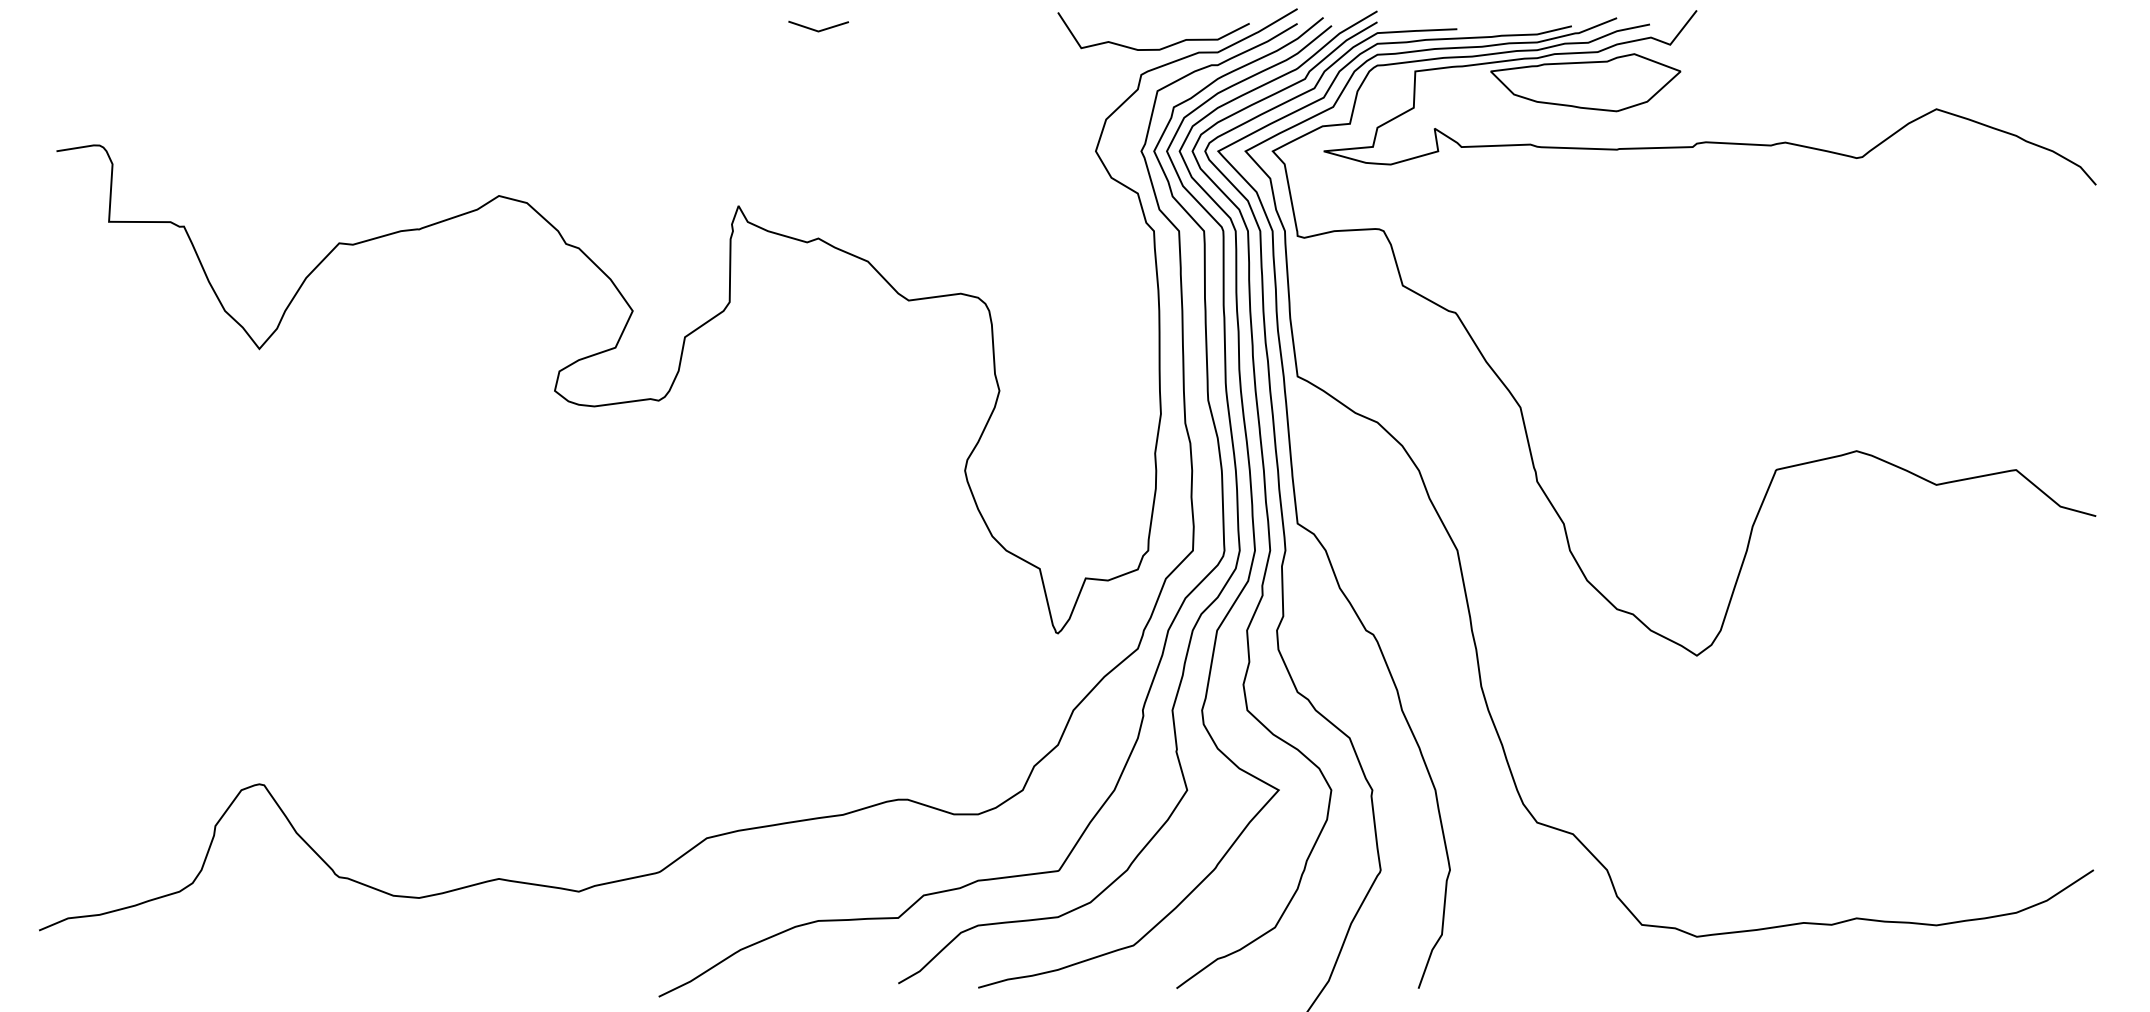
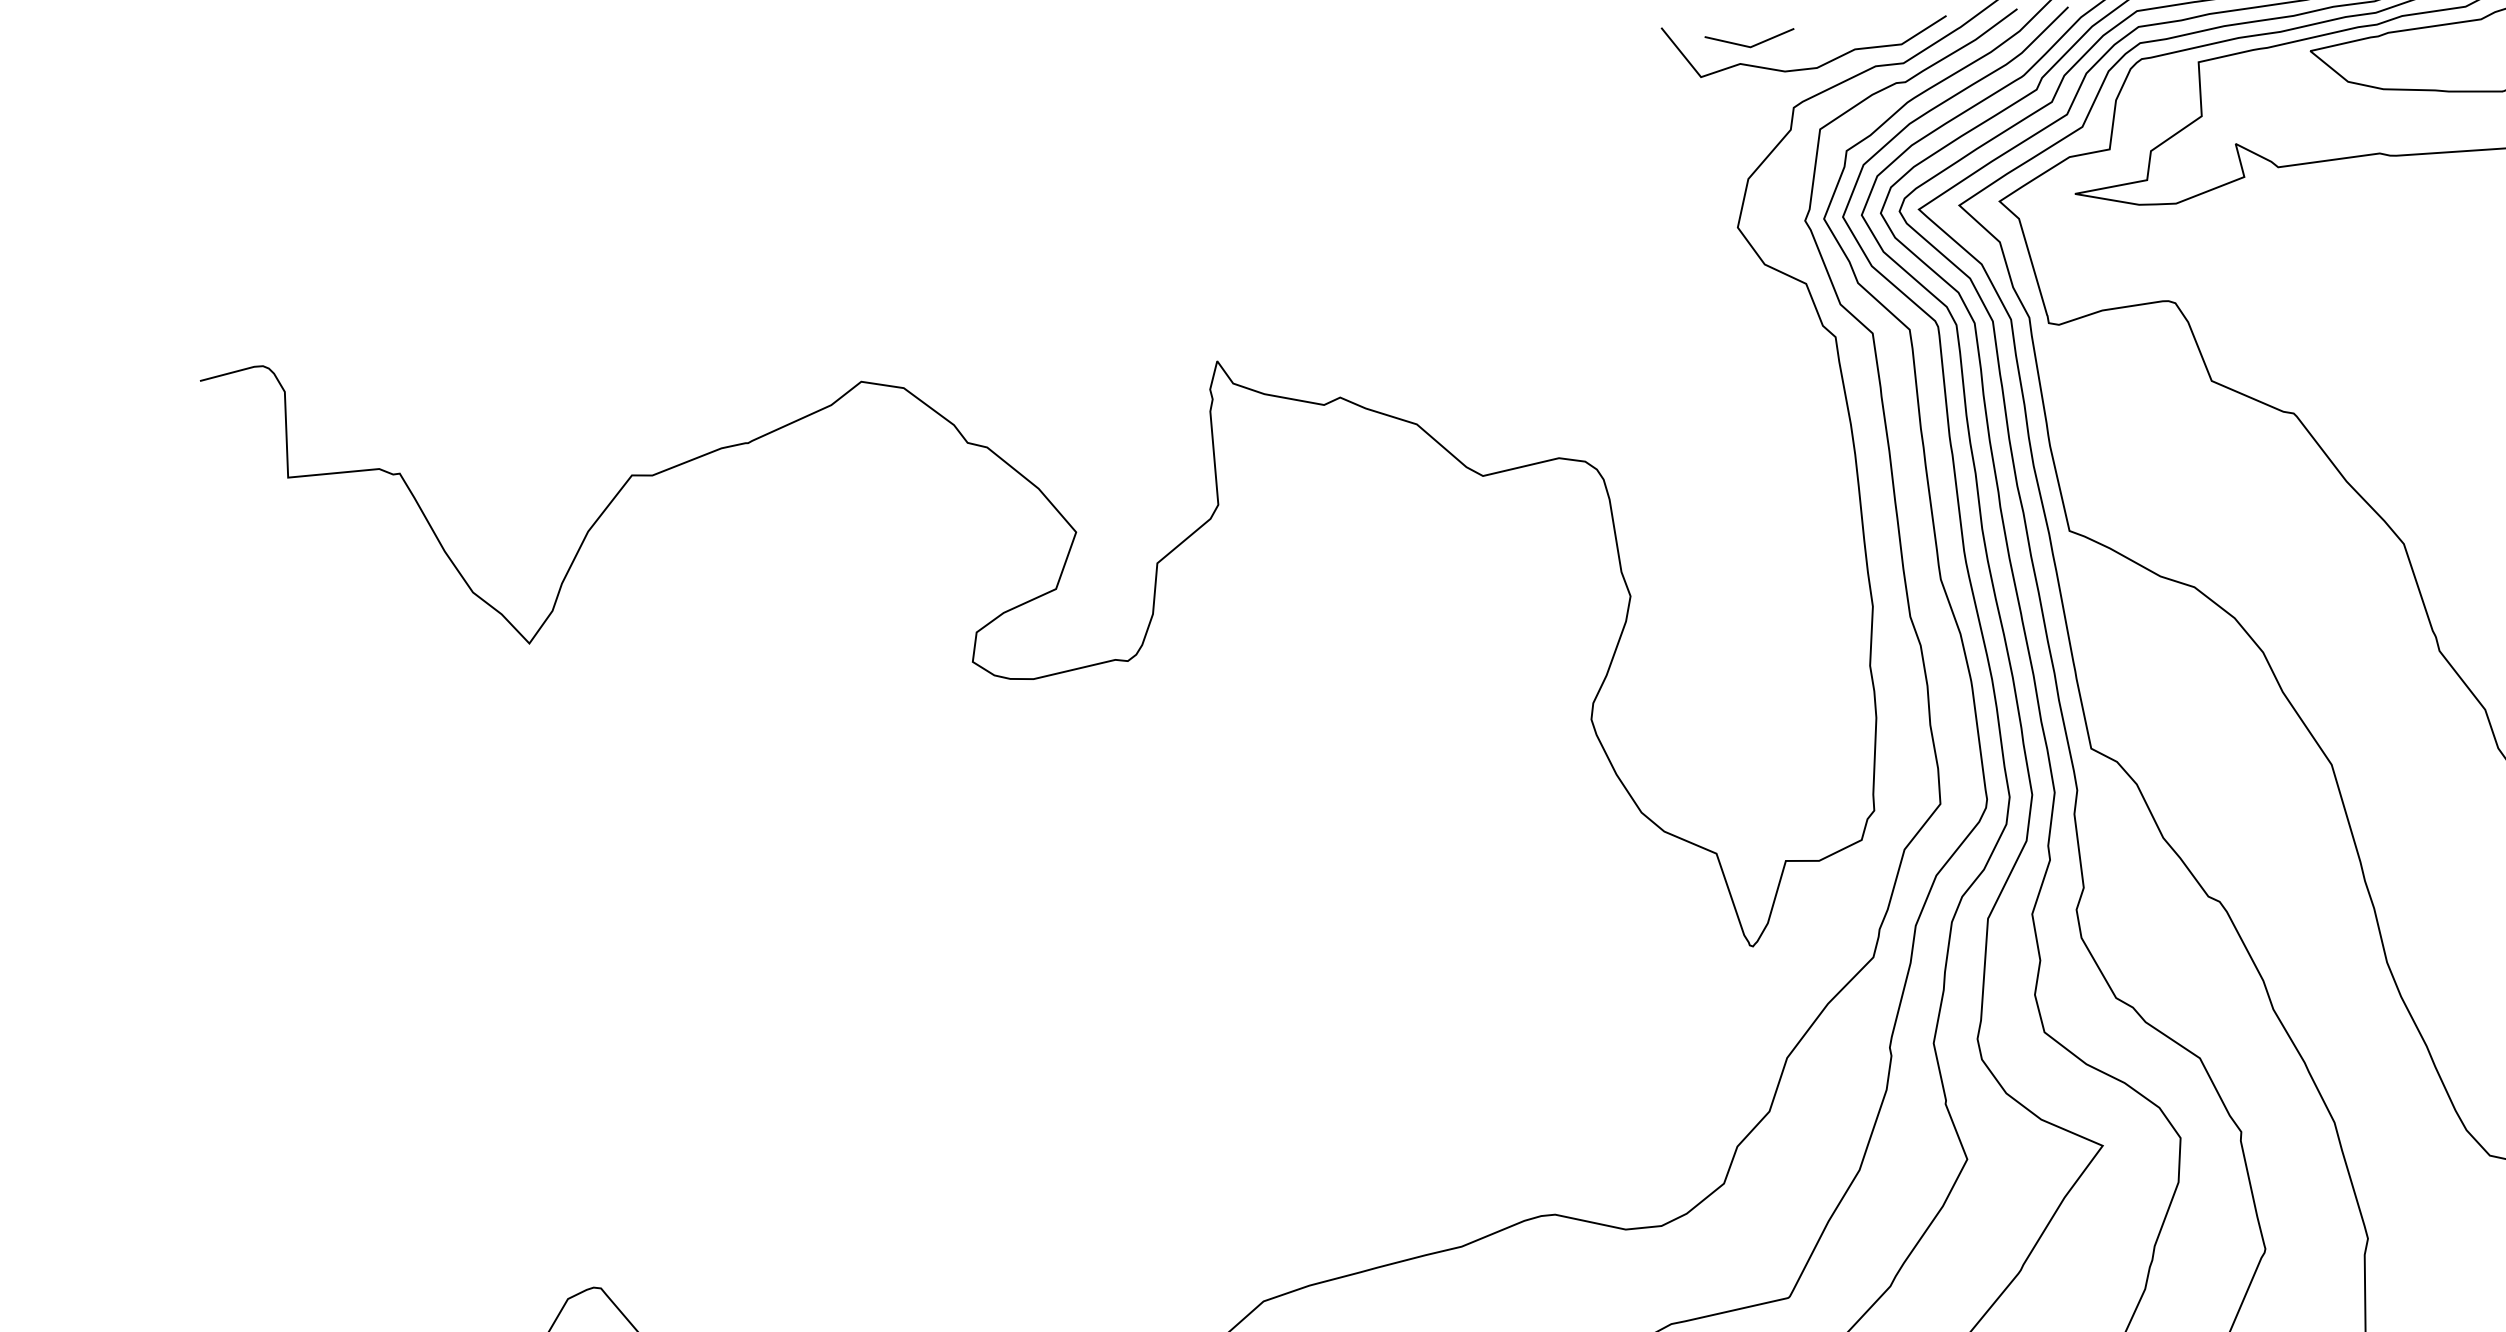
line: (816, 29) -> (1747, 44), moved

